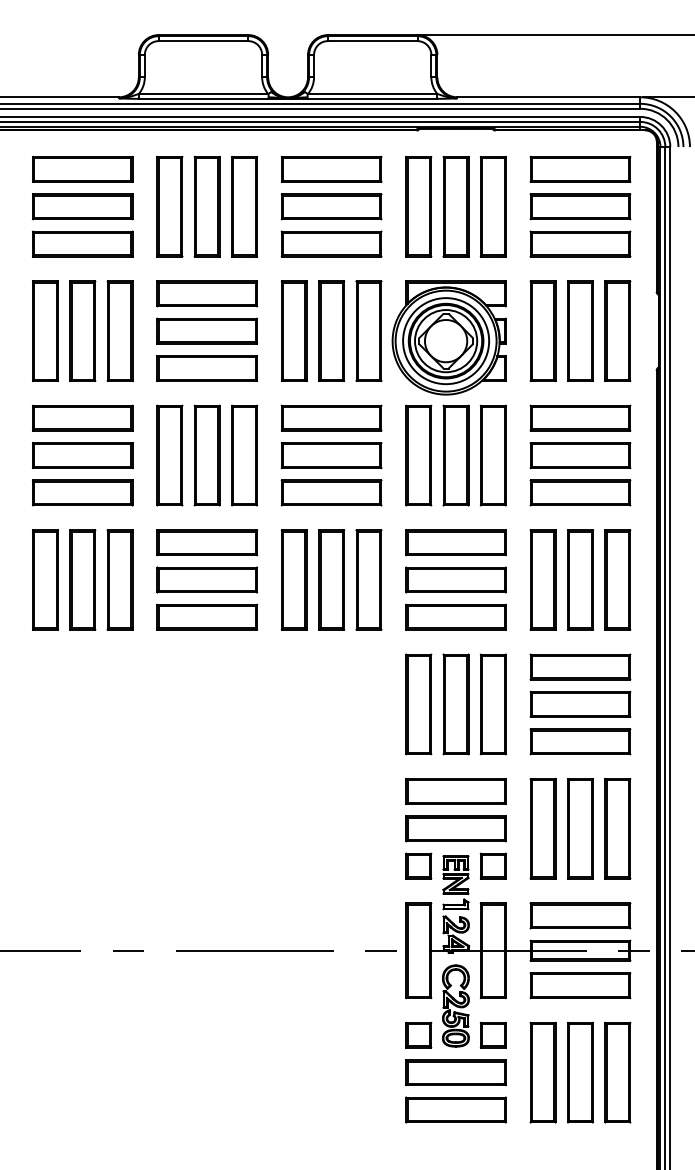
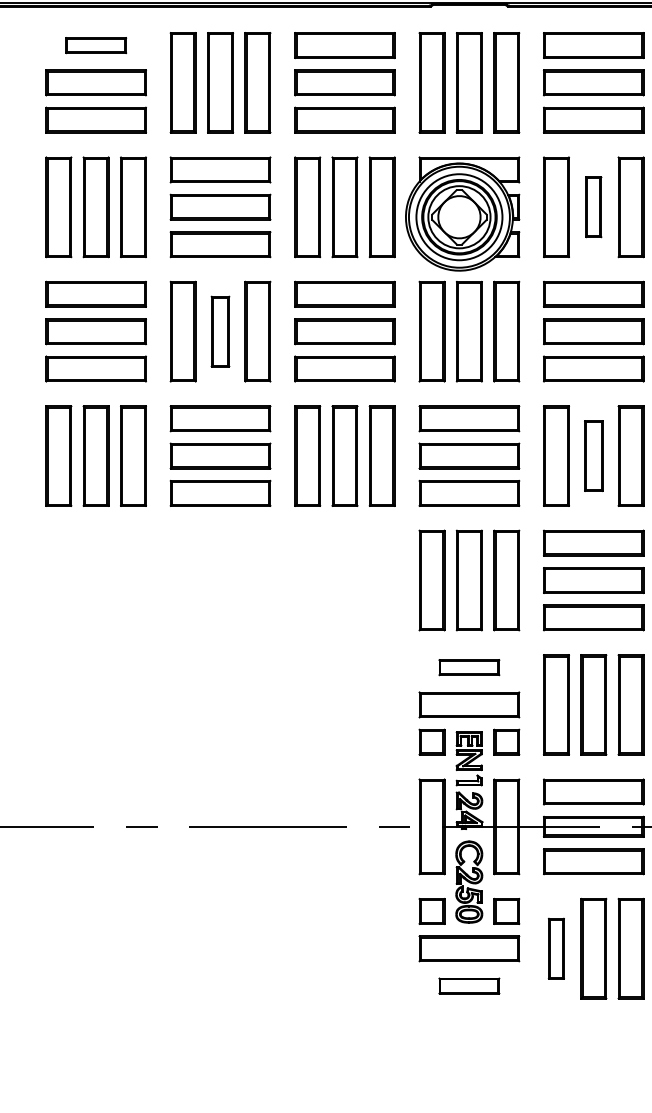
part: (82, 169) -> (95, 45), size x0.6
part: (580, 330) -> (593, 206), size x0.6
part: (206, 455) -> (219, 331), size x0.7
part: (580, 579) -> (593, 455), size x0.7
part: (455, 791) -> (468, 667), size x0.6
part: (542, 1072) -> (555, 948), size x0.6
part: (455, 1109) -> (468, 985), size x0.6

